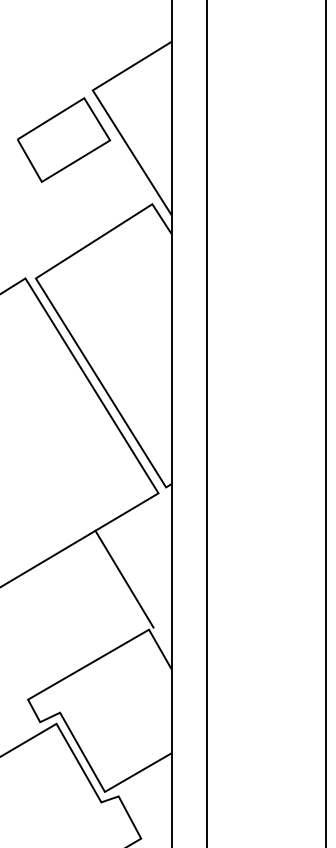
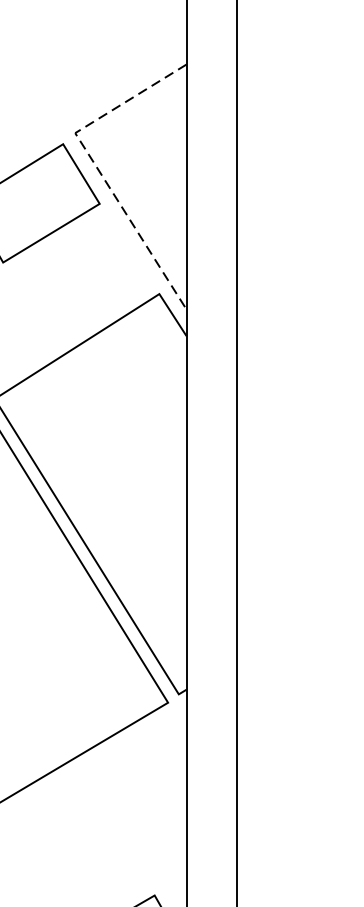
line: (107, 113) -> (95, 165), solid -> dashed
line: (124, 578) -> (120, 823), removed

